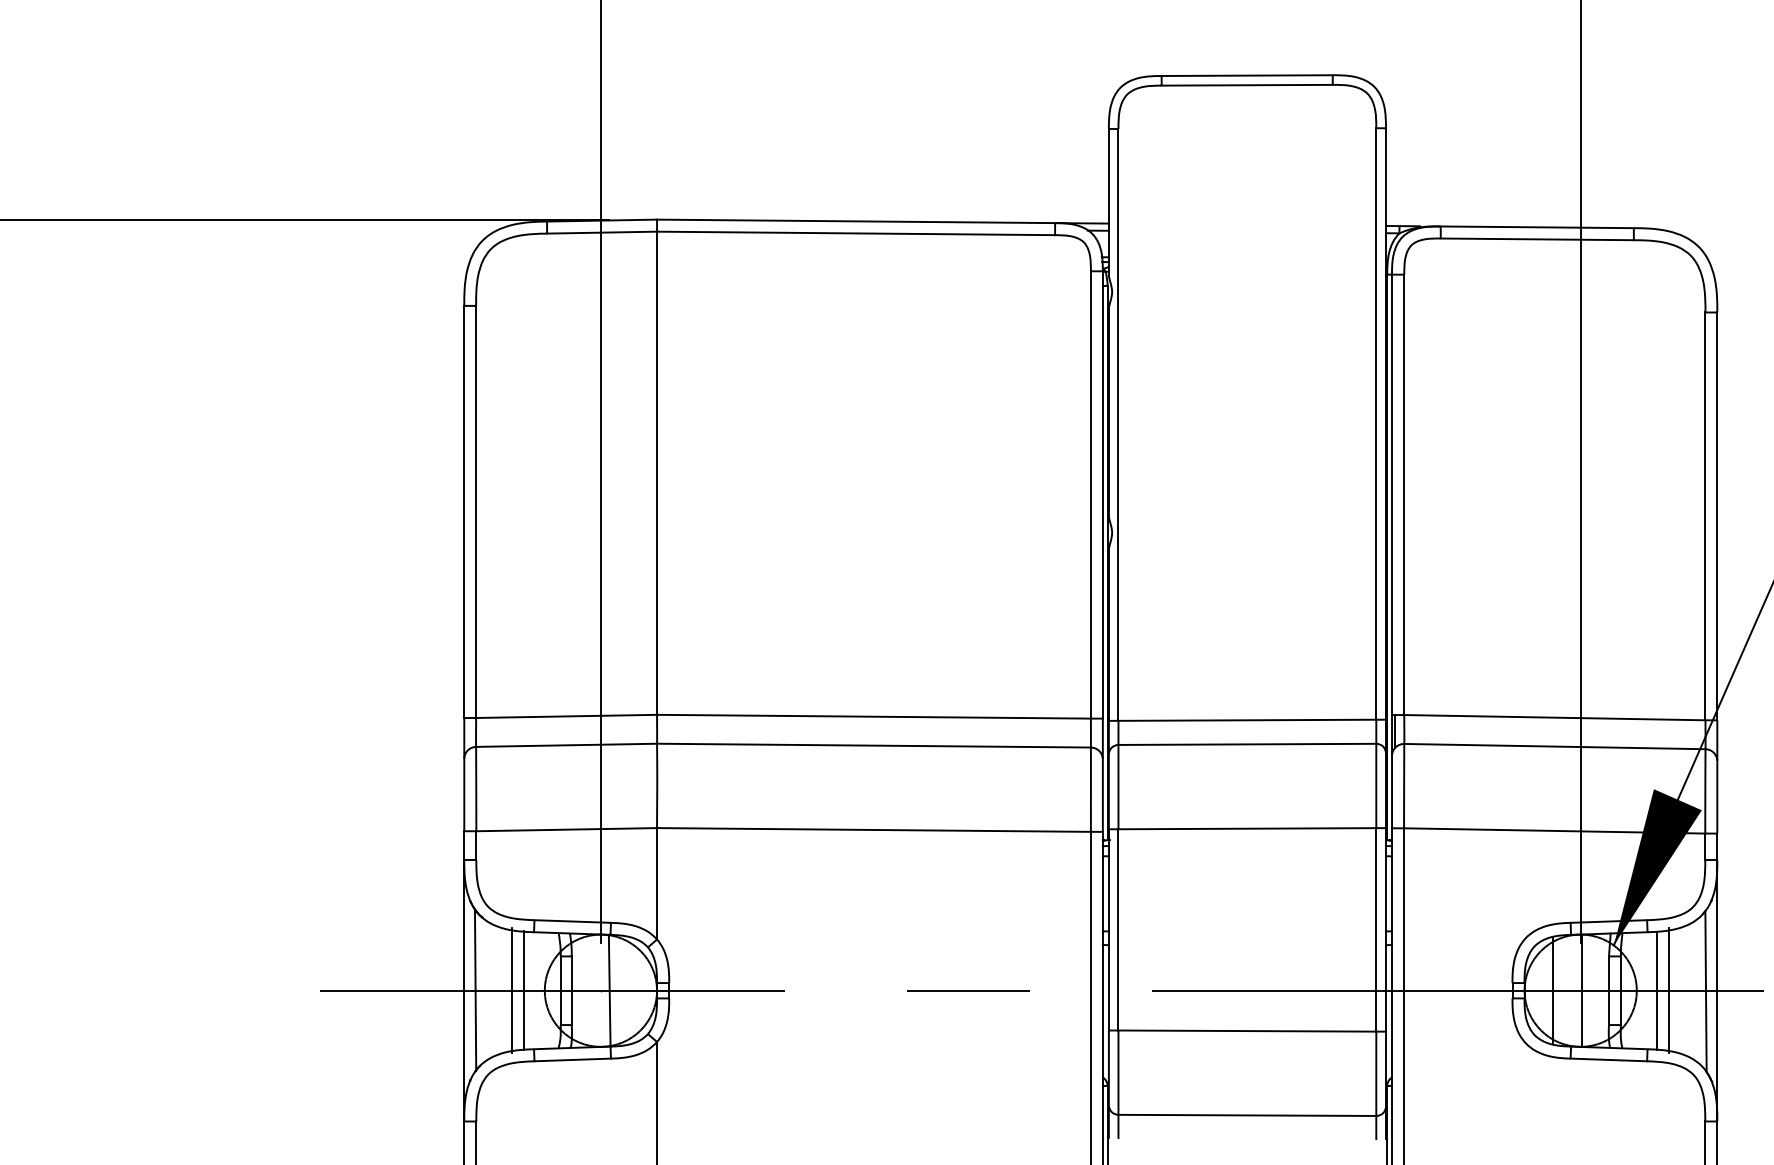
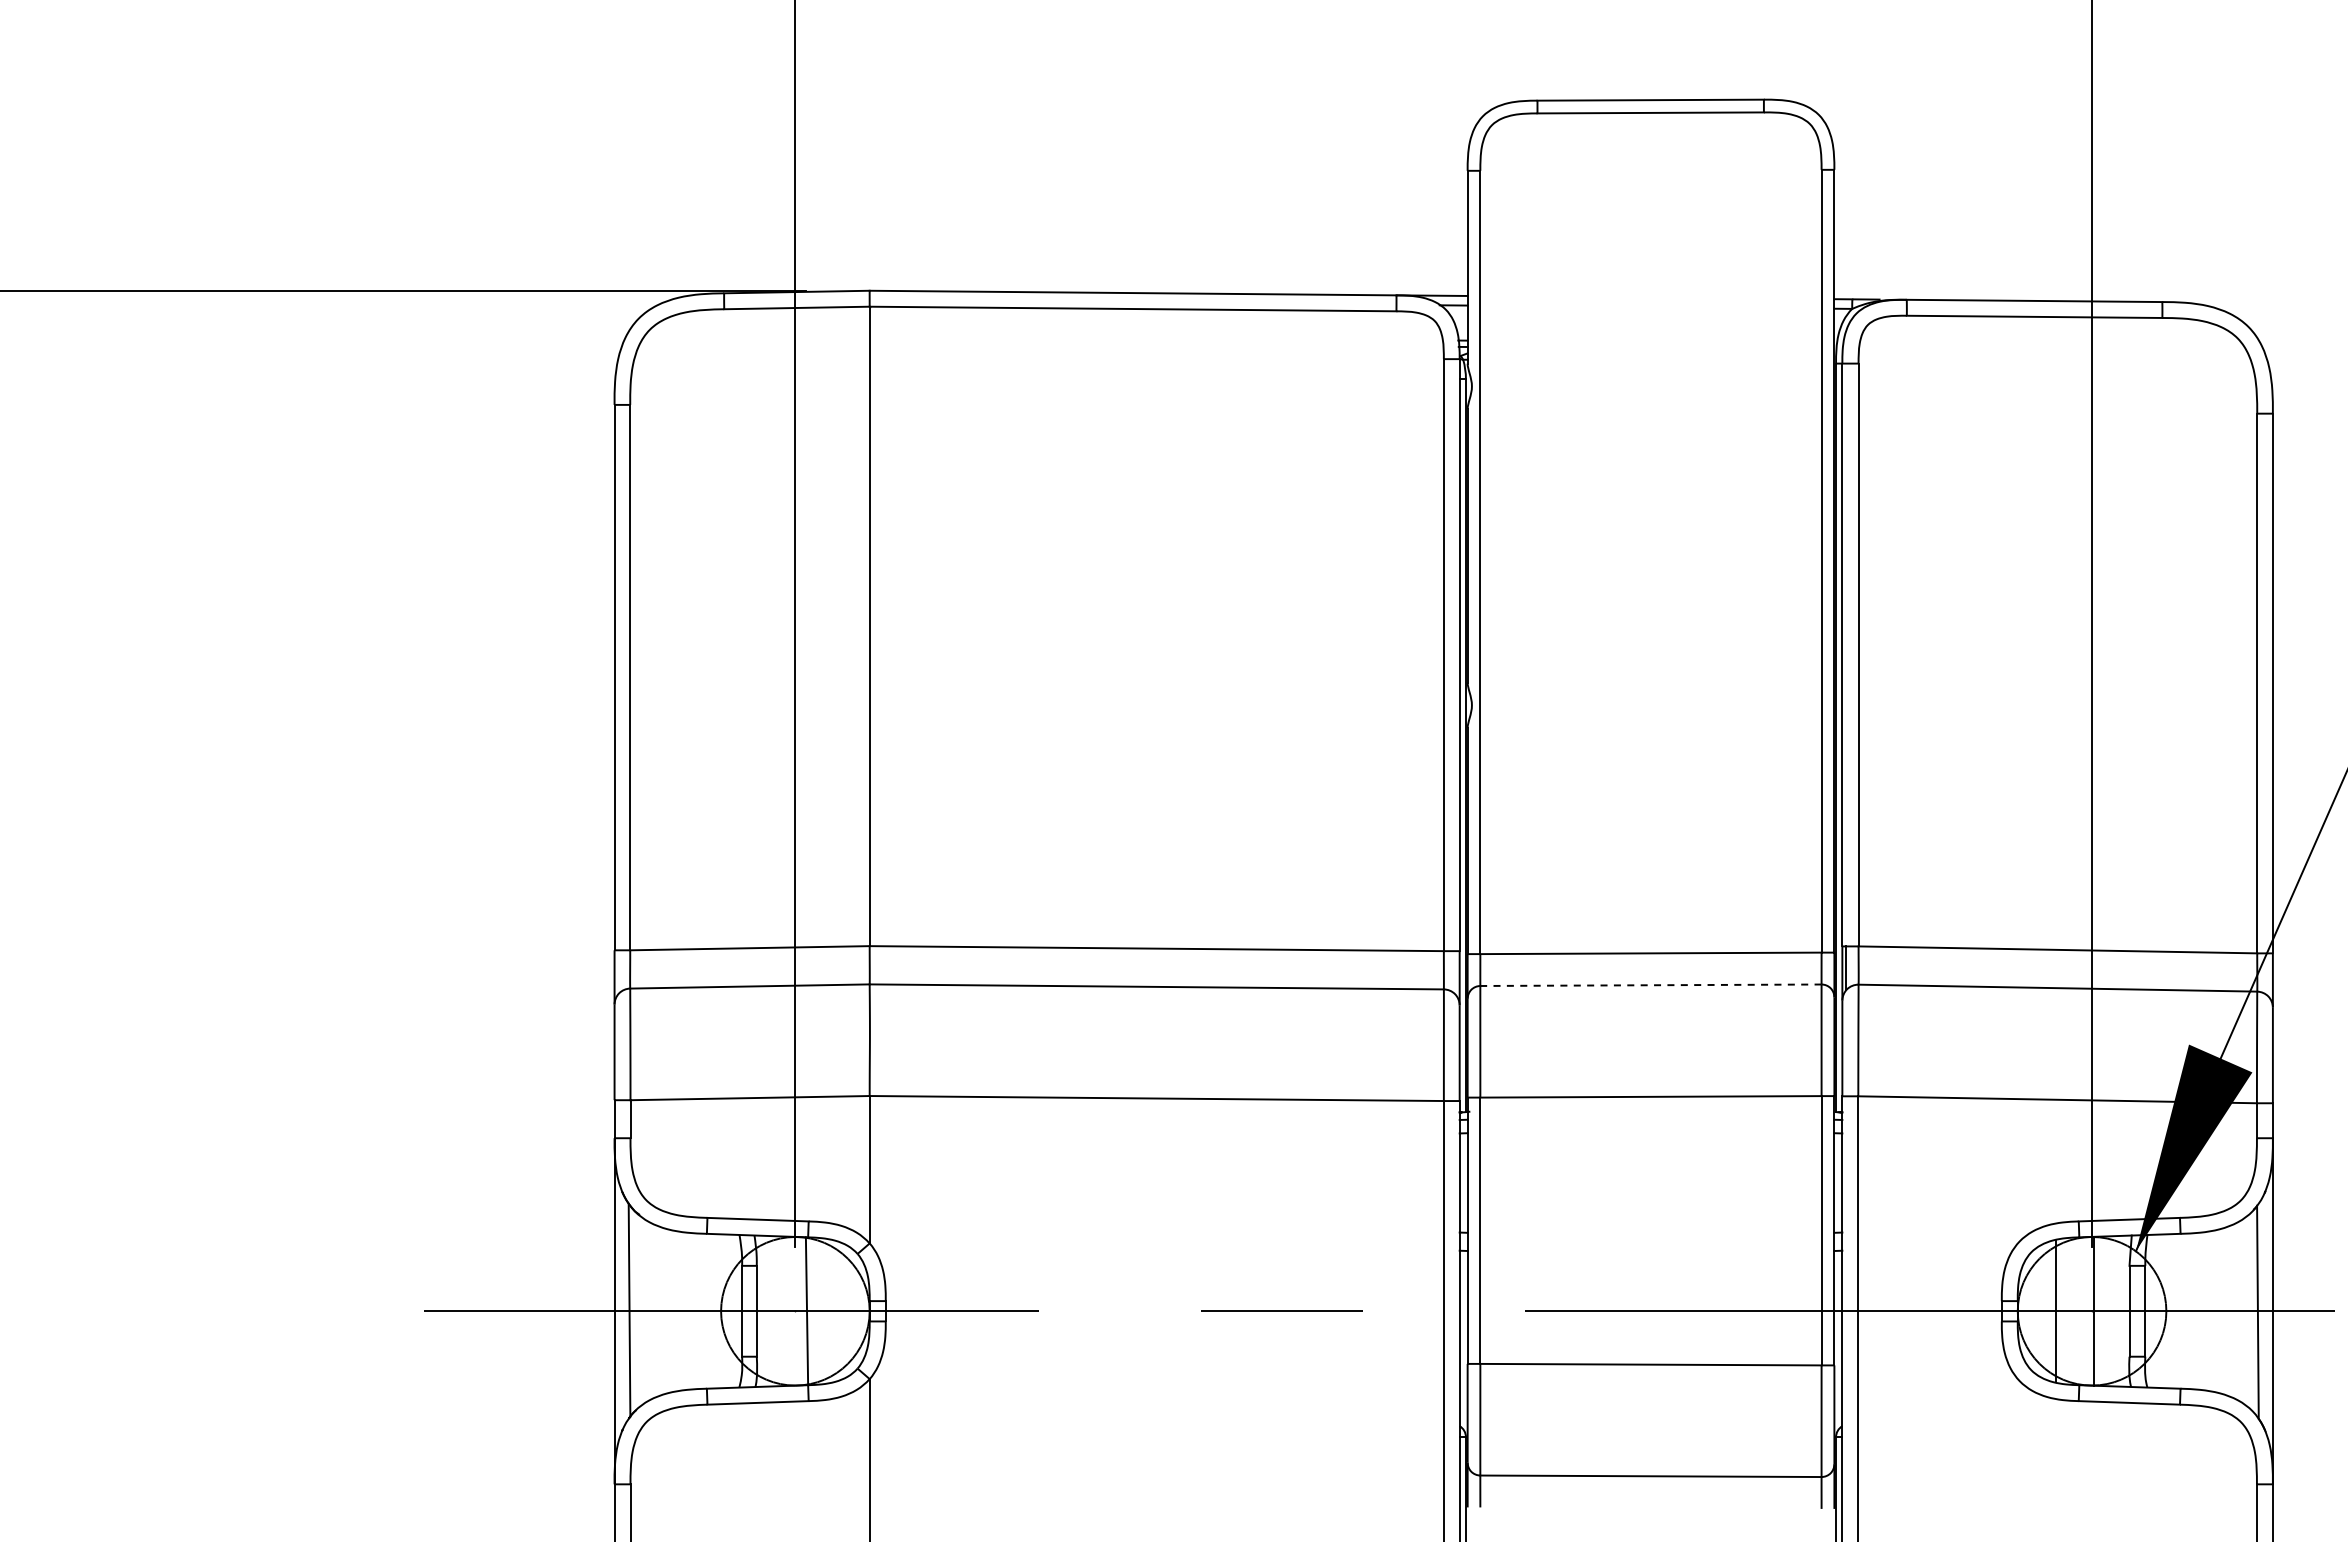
line: (1247, 744) -> (1650, 985), solid -> dashed
line: (512, 990) -> (678, 1311), removed
line: (524, 990) -> (694, 1310), removed
line: (1657, 990) -> (2193, 1311), removed
line: (1669, 990) -> (2209, 1311), removed

